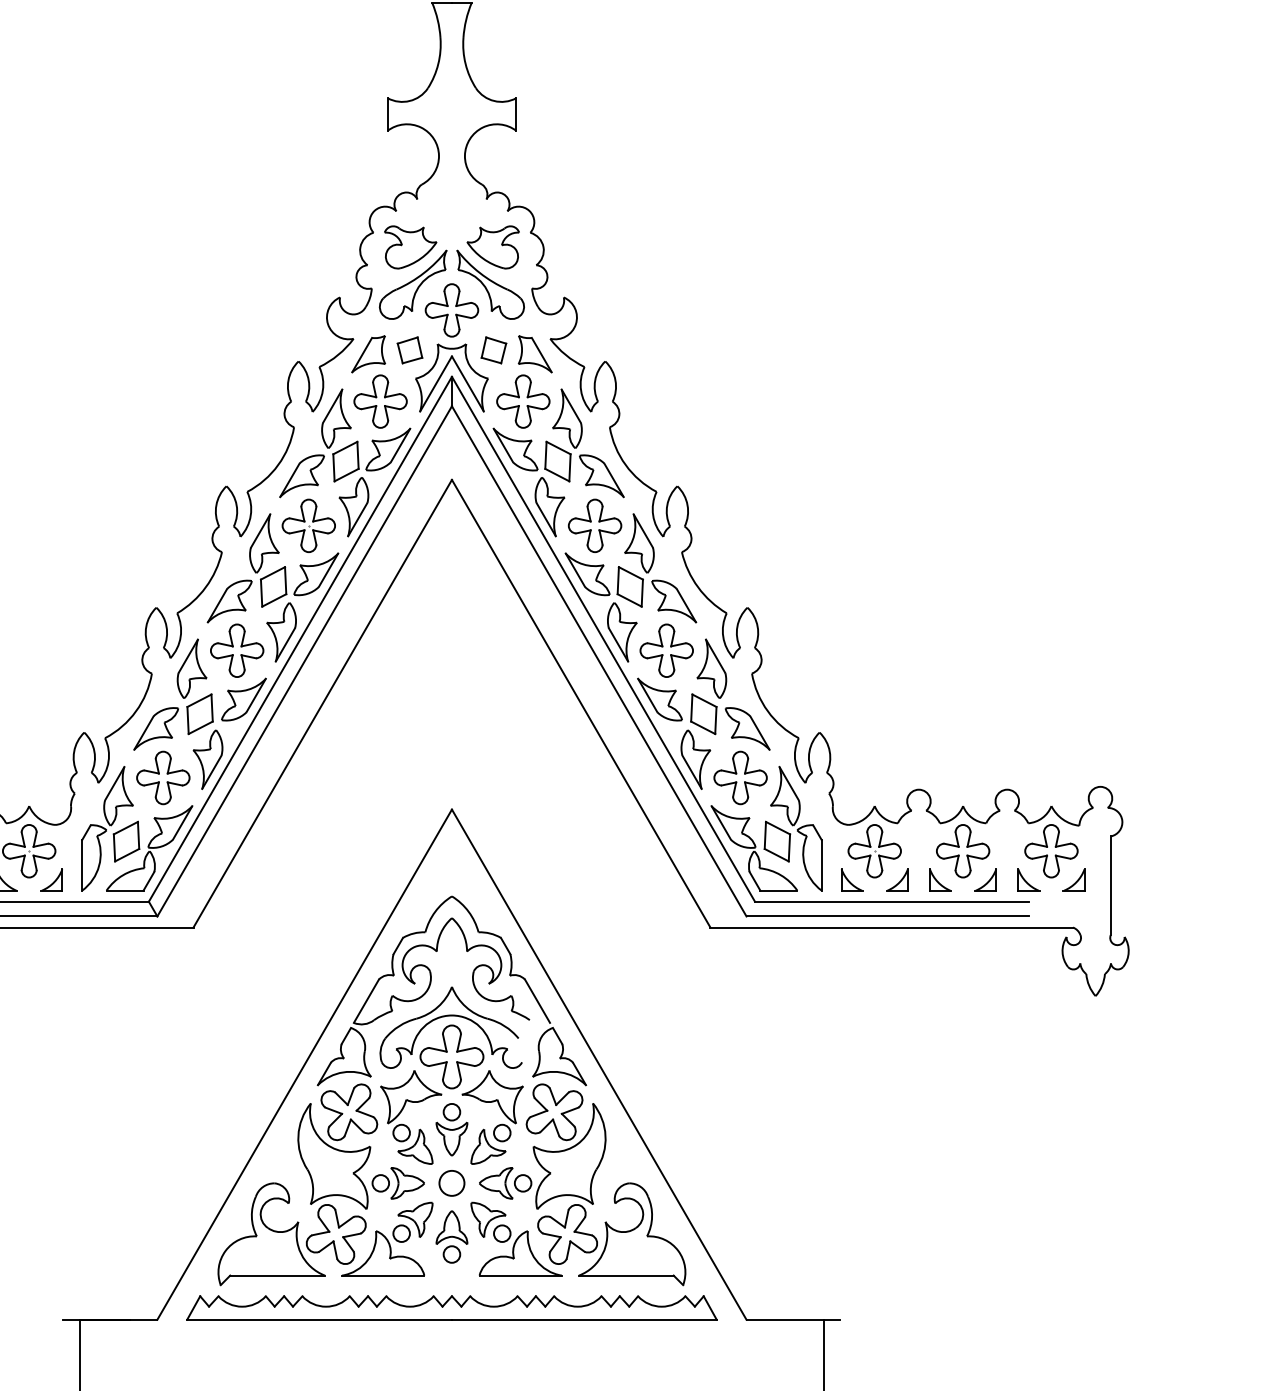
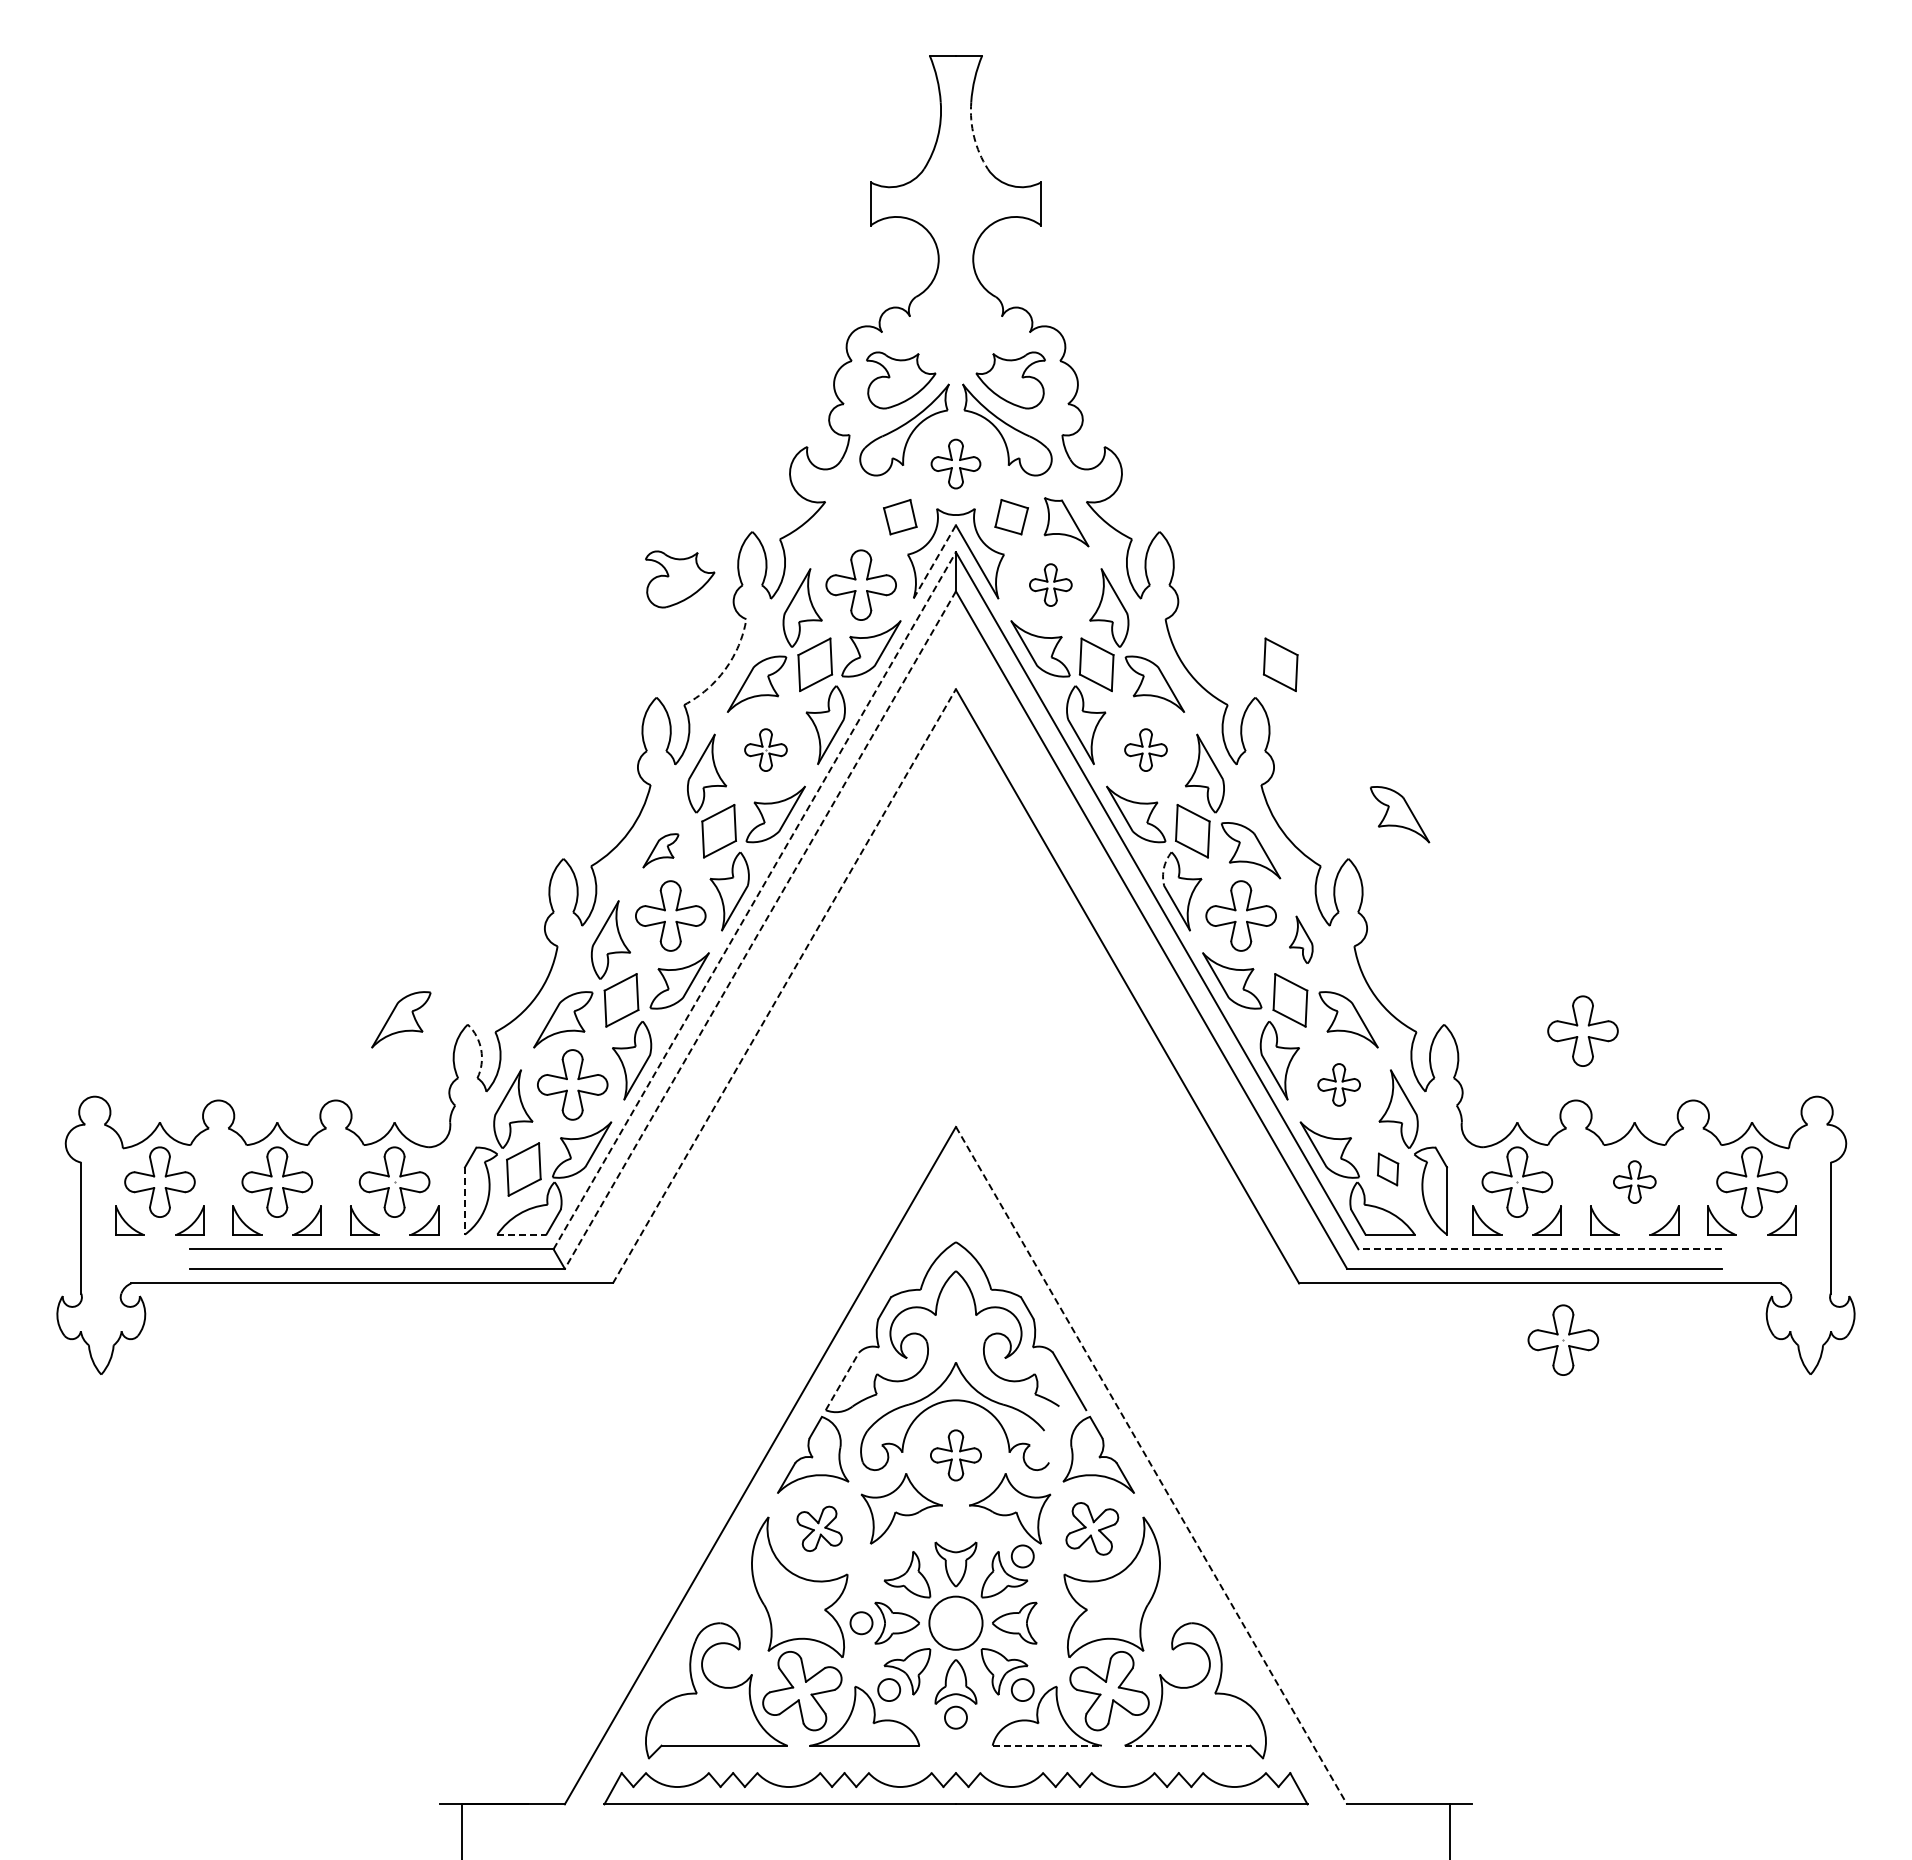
arc: (465, 64) -> (974, 137), solid -> dashed
part: (451, 309) -> (955, 463), size x0.7
part: (368, 354) -> (845, 522), removed
line: (436, 383) -> (935, 561), solid -> dashed
part: (244, 397) -> (680, 579), added
part: (523, 401) -> (1050, 584), size x0.6
part: (696, 461) -> (1280, 664), added
arc: (278, 465) -> (725, 669), solid -> dashed
part: (308, 525) -> (765, 749), size x0.6
part: (594, 525) -> (1145, 749), size x0.6
part: (786, 574) -> (1400, 814), added
part: (229, 601) -> (660, 850), size x0.6
arc: (608, 614) -> (1163, 868), solid -> dashed
line: (300, 639) -> (755, 900), solid -> dashed
line: (304, 661) -> (760, 930), solid -> dashed
part: (712, 668) -> (1301, 939), size x0.6
line: (322, 703) -> (784, 985), solid -> dashed
part: (34, 728) -> (401, 1019), added
part: (923, 736) -> (1582, 1030), added
arc: (94, 751) -> (481, 1049), solid -> dashed
part: (740, 777) -> (1338, 1084), size x0.6
part: (776, 841) -> (1387, 1169), size x0.6
part: (962, 850) -> (1634, 1181), size x0.6
line: (81, 865) -> (464, 1201), solid -> dashed
line: (124, 890) -> (521, 1234), solid -> dashed
line: (892, 901) -> (1540, 1249), solid -> dashed
part: (909, 969) -> (1563, 1339), added
line: (366, 1001) -> (842, 1381), solid -> dashed
part: (451, 1057) -> (955, 1455), size x0.6
line: (599, 1065) -> (1151, 1466), solid -> dashed
part: (349, 1112) -> (819, 1528), size x0.6
circle: (451, 1112) -> (955, 1528), removed
part: (554, 1112) -> (1092, 1528), size x0.7
circle: (401, 1133) -> (889, 1556), removed
circle: (451, 1182) -> (955, 1622), size x1.6
circle: (523, 1183) -> (1050, 1623), removed
line: (520, 1275) -> (1047, 1745), solid -> dashed
line: (626, 1275) -> (1187, 1745), solid -> dashed

